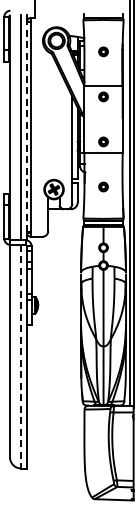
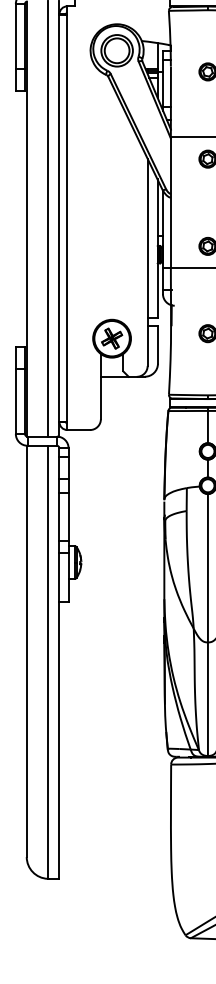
line: (26, 126) -> (58, 216), dashed -> solid
line: (20, 356) -> (47, 661), dashed -> solid

